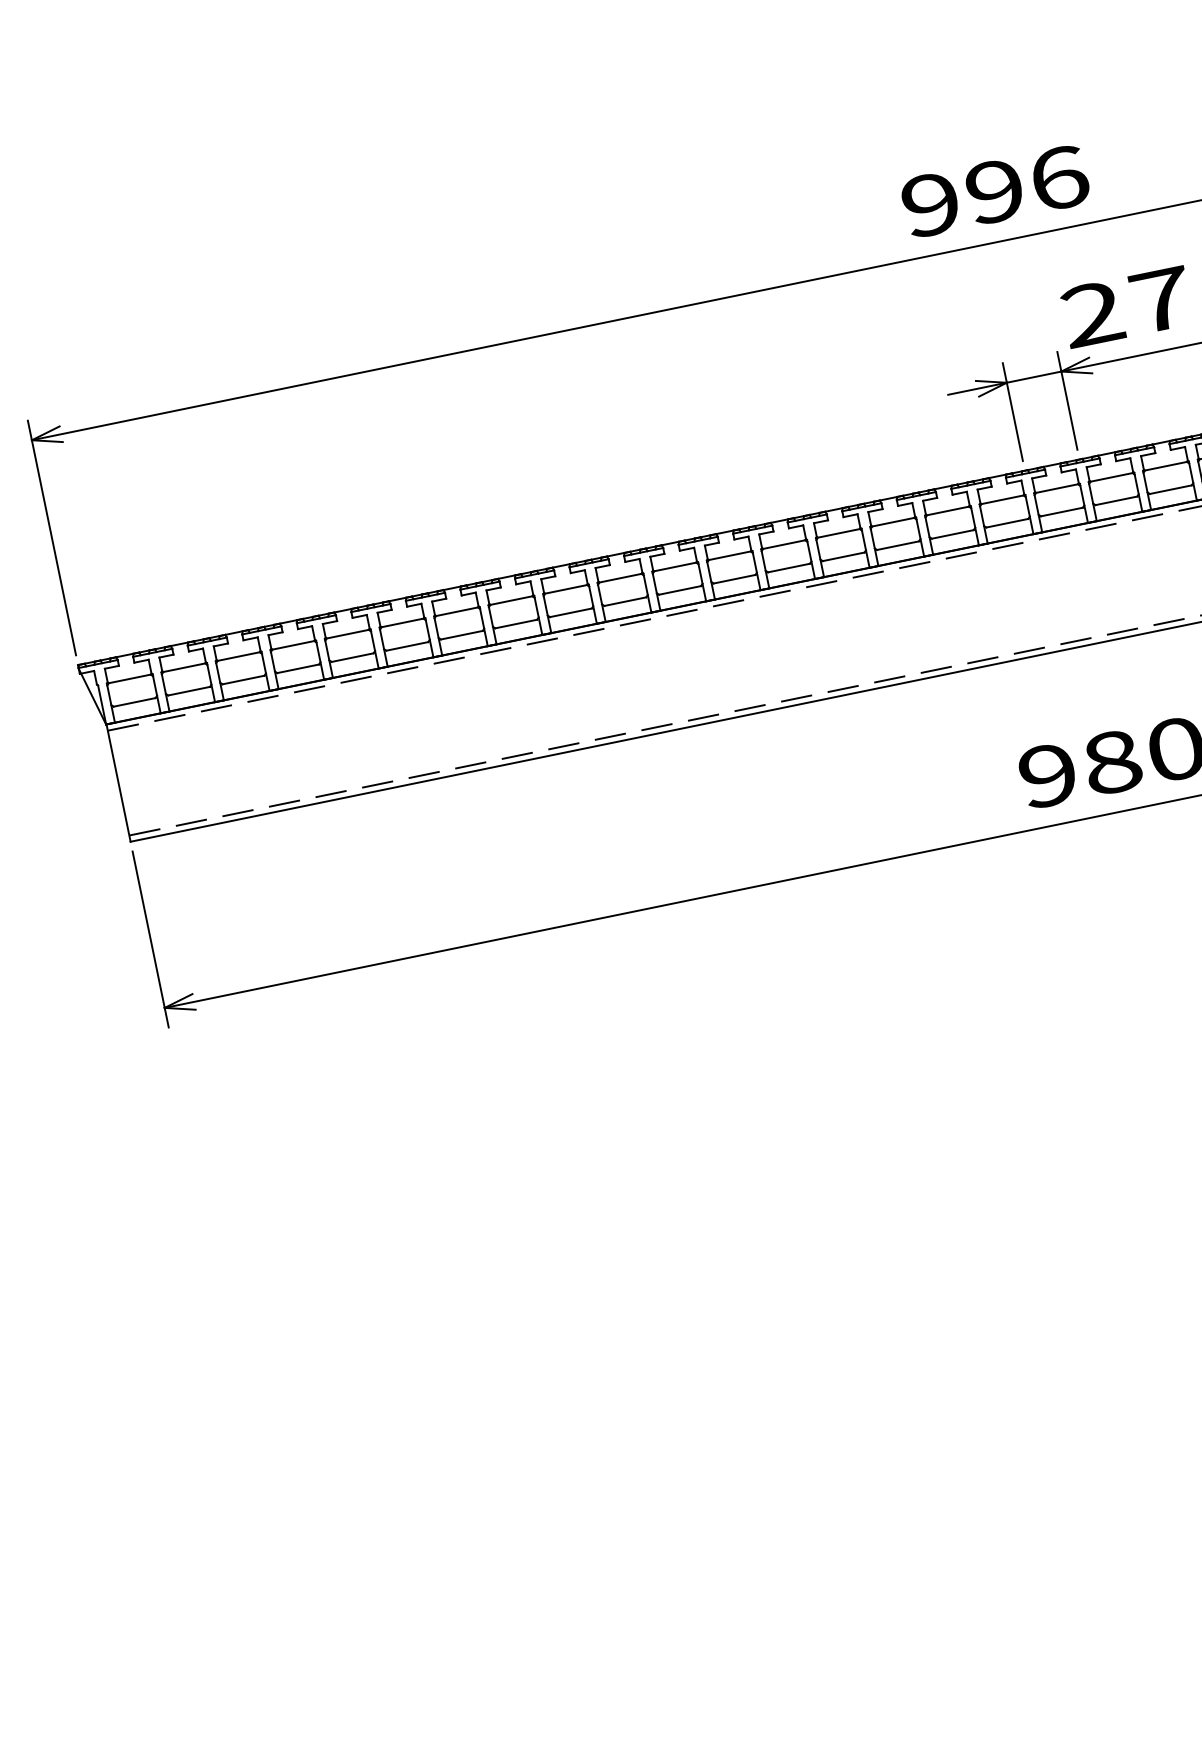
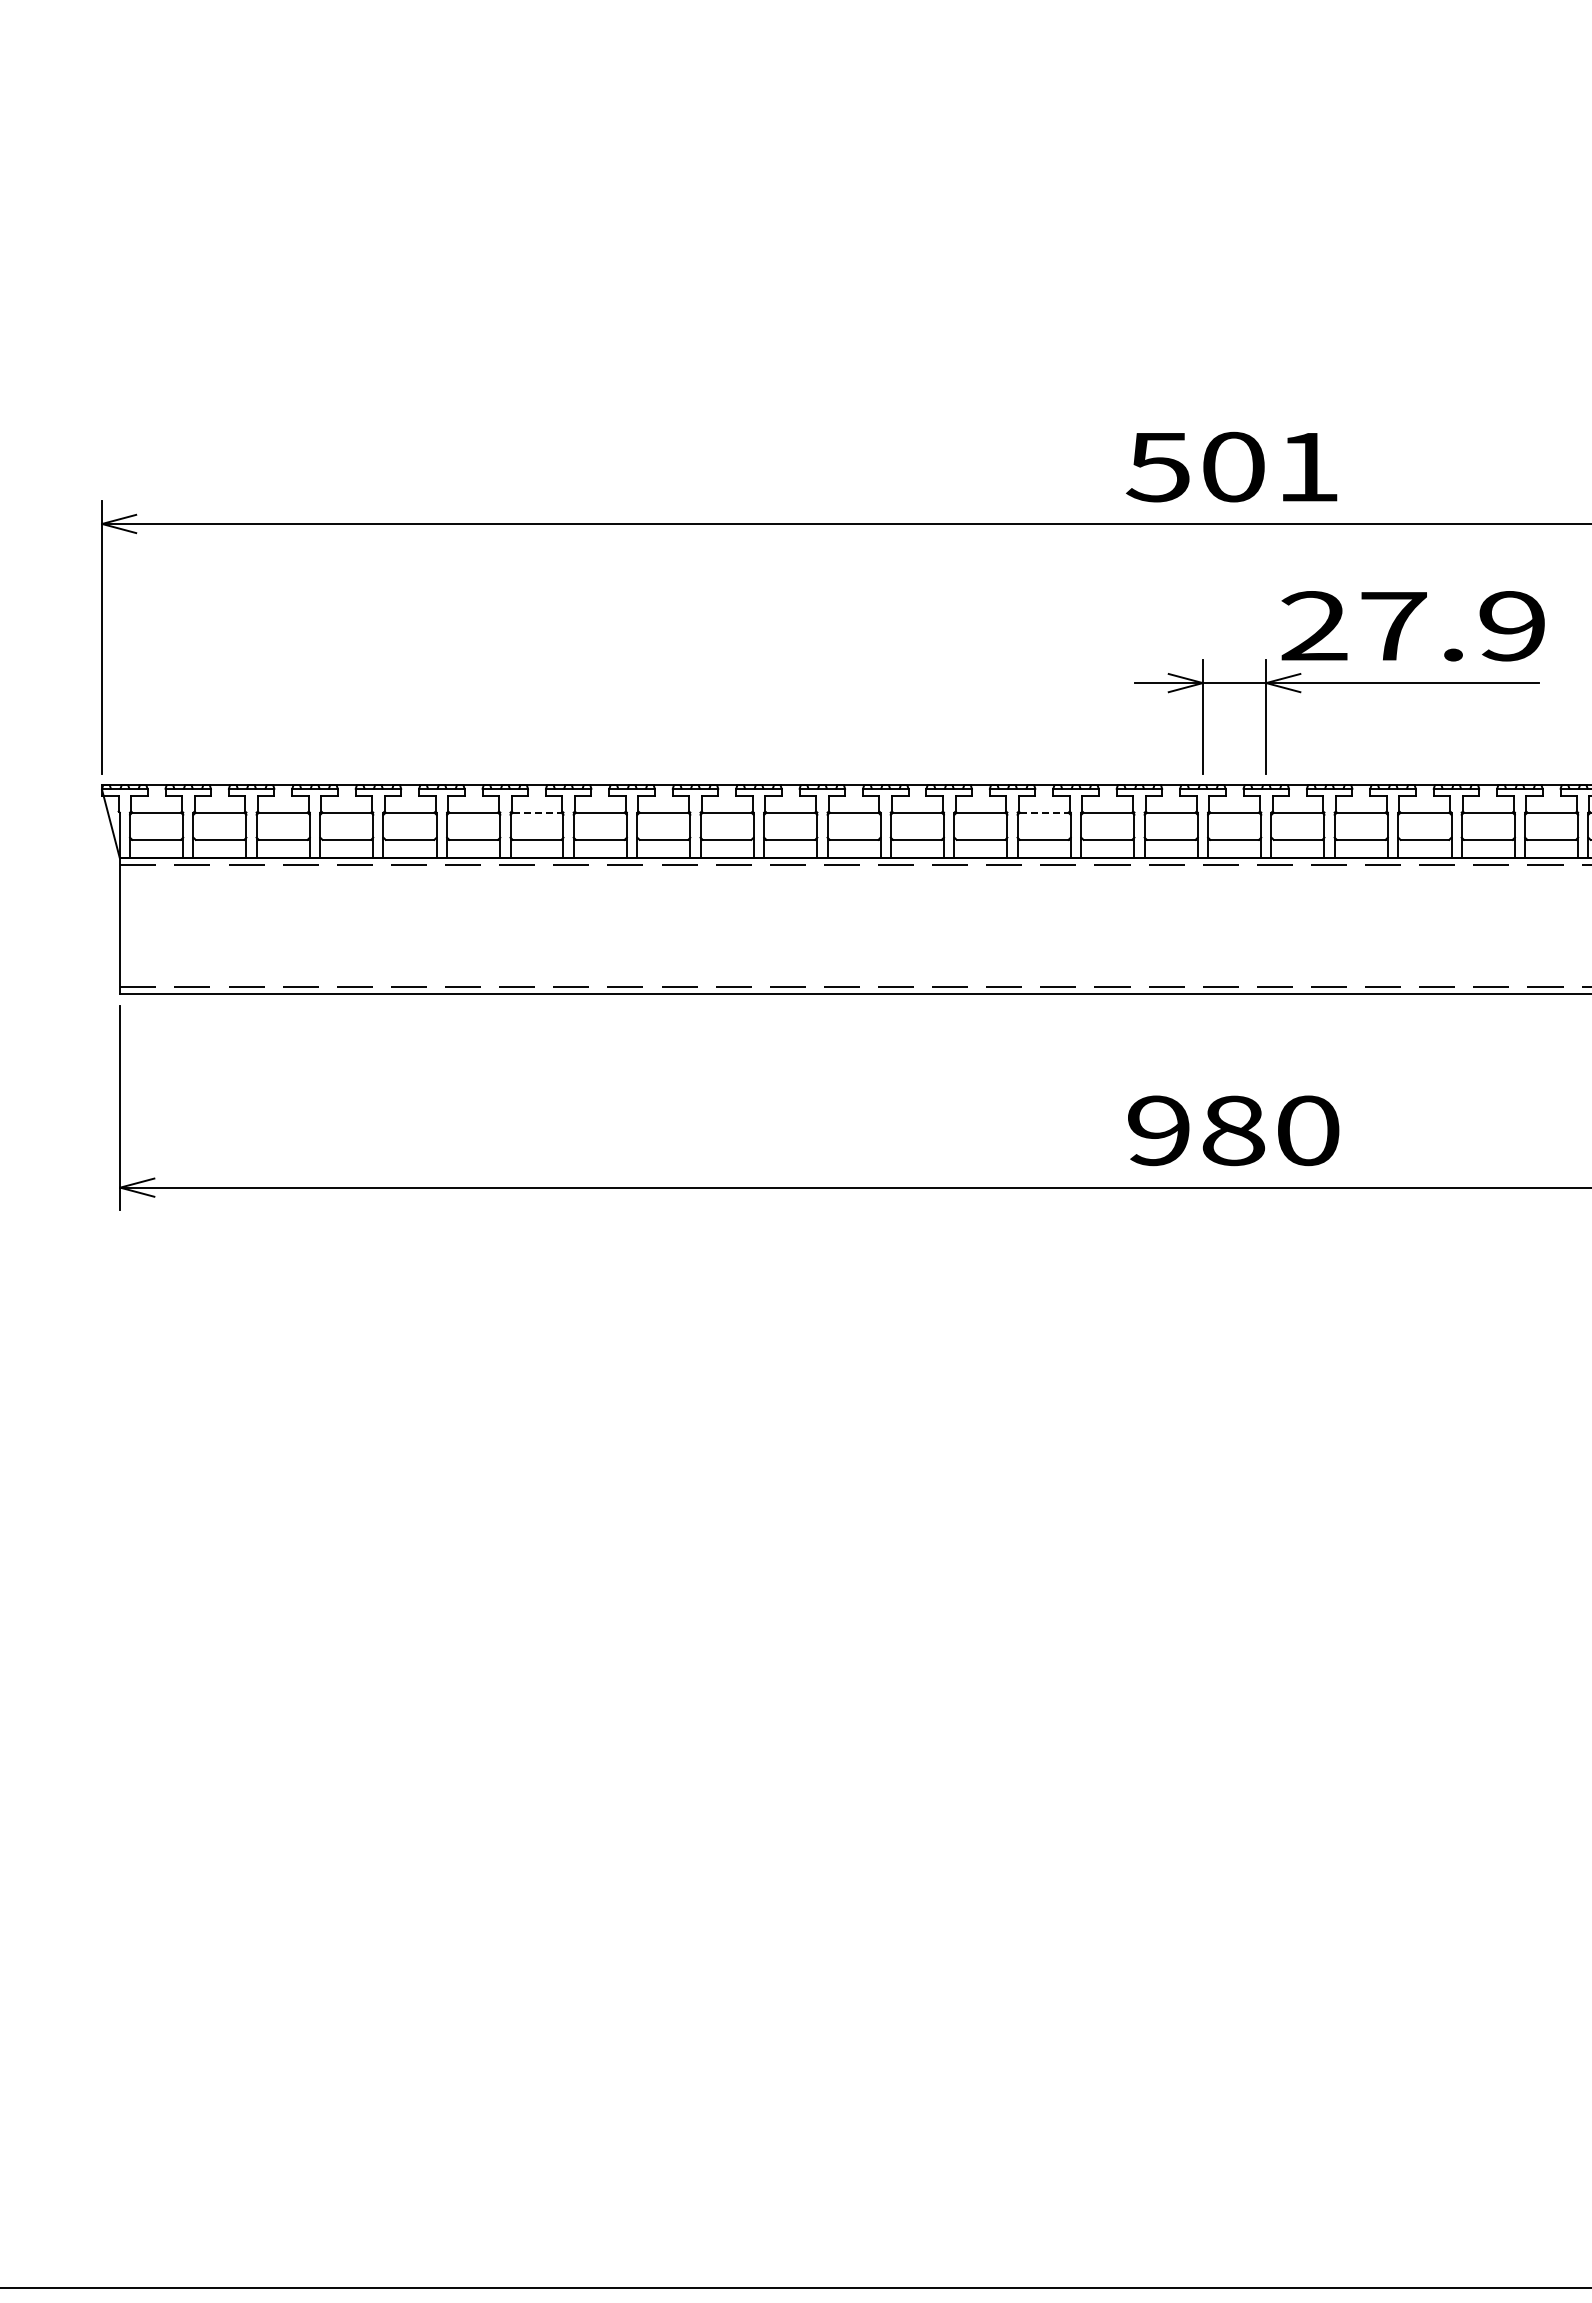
text: (994, 191) -> (1233, 466), 996 -> 501
line: (893, 522) -> (1044, 812), solid -> dashed
line: (457, 611) -> (537, 812), solid -> dashed

